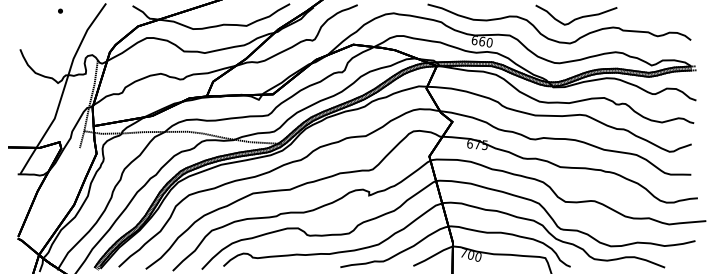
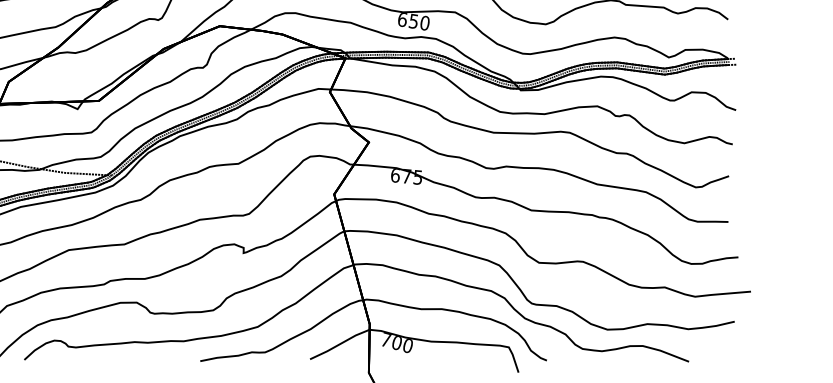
text: (481, 41) -> (412, 21), 660 -> 650

